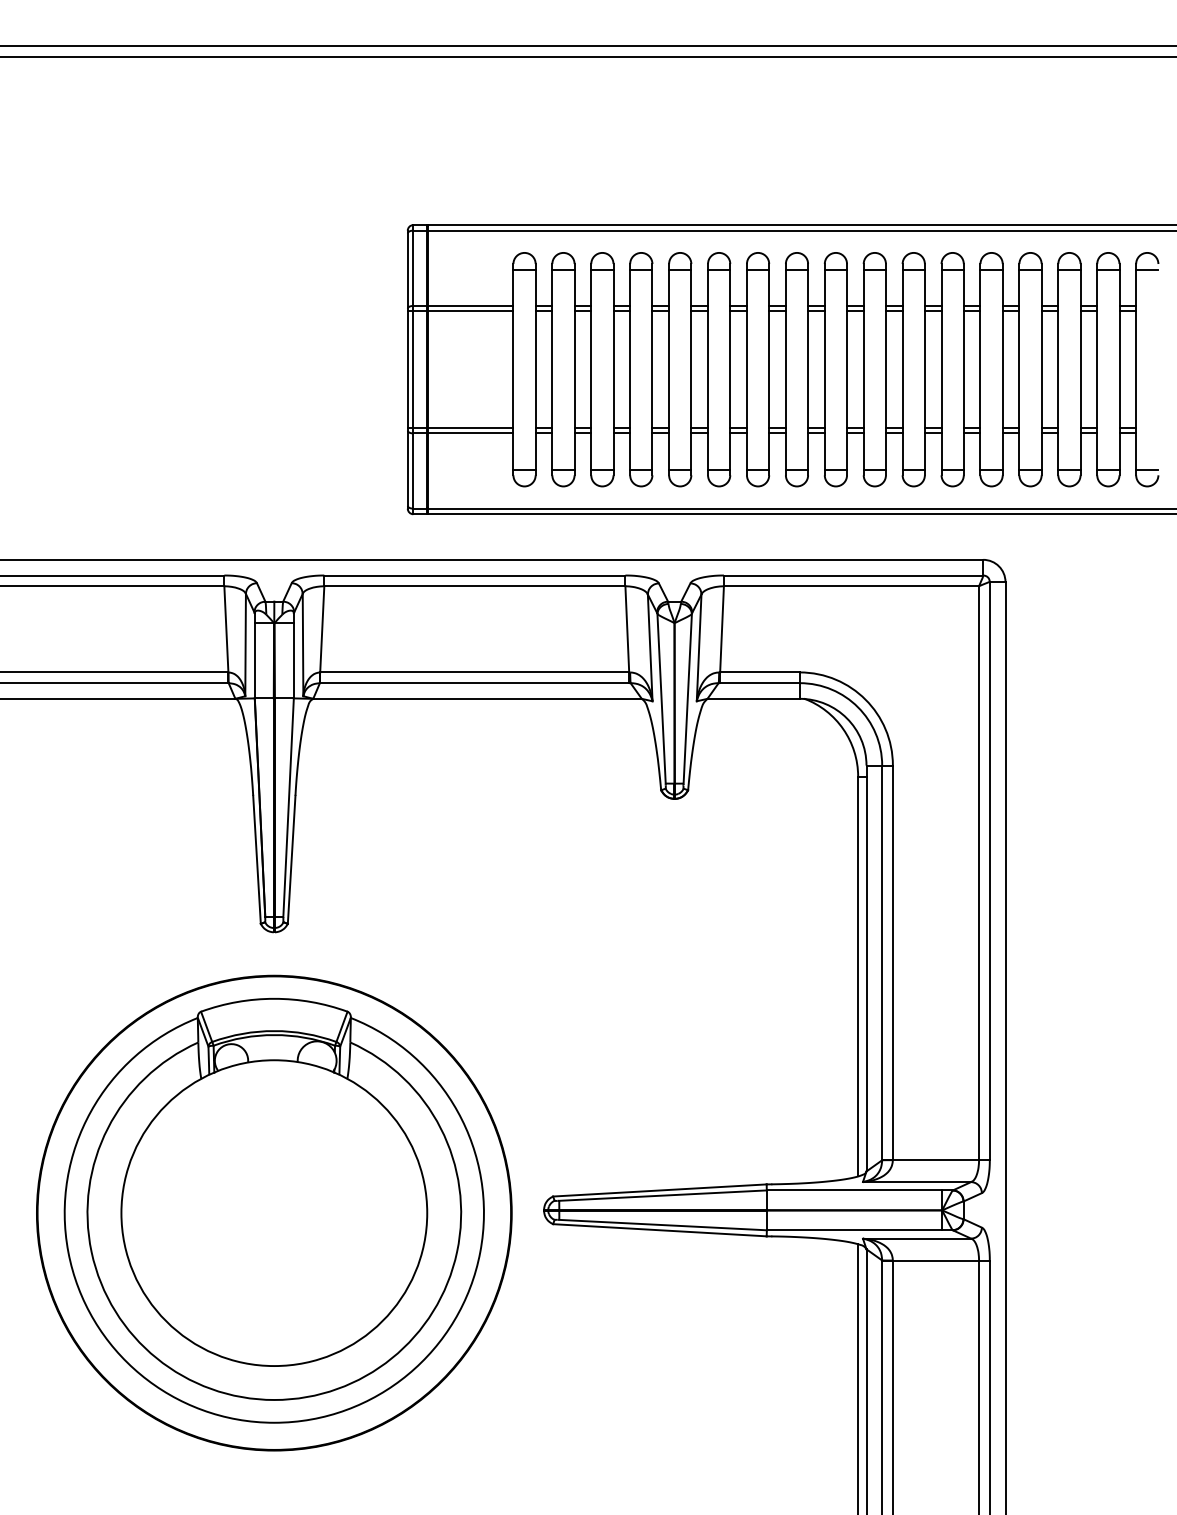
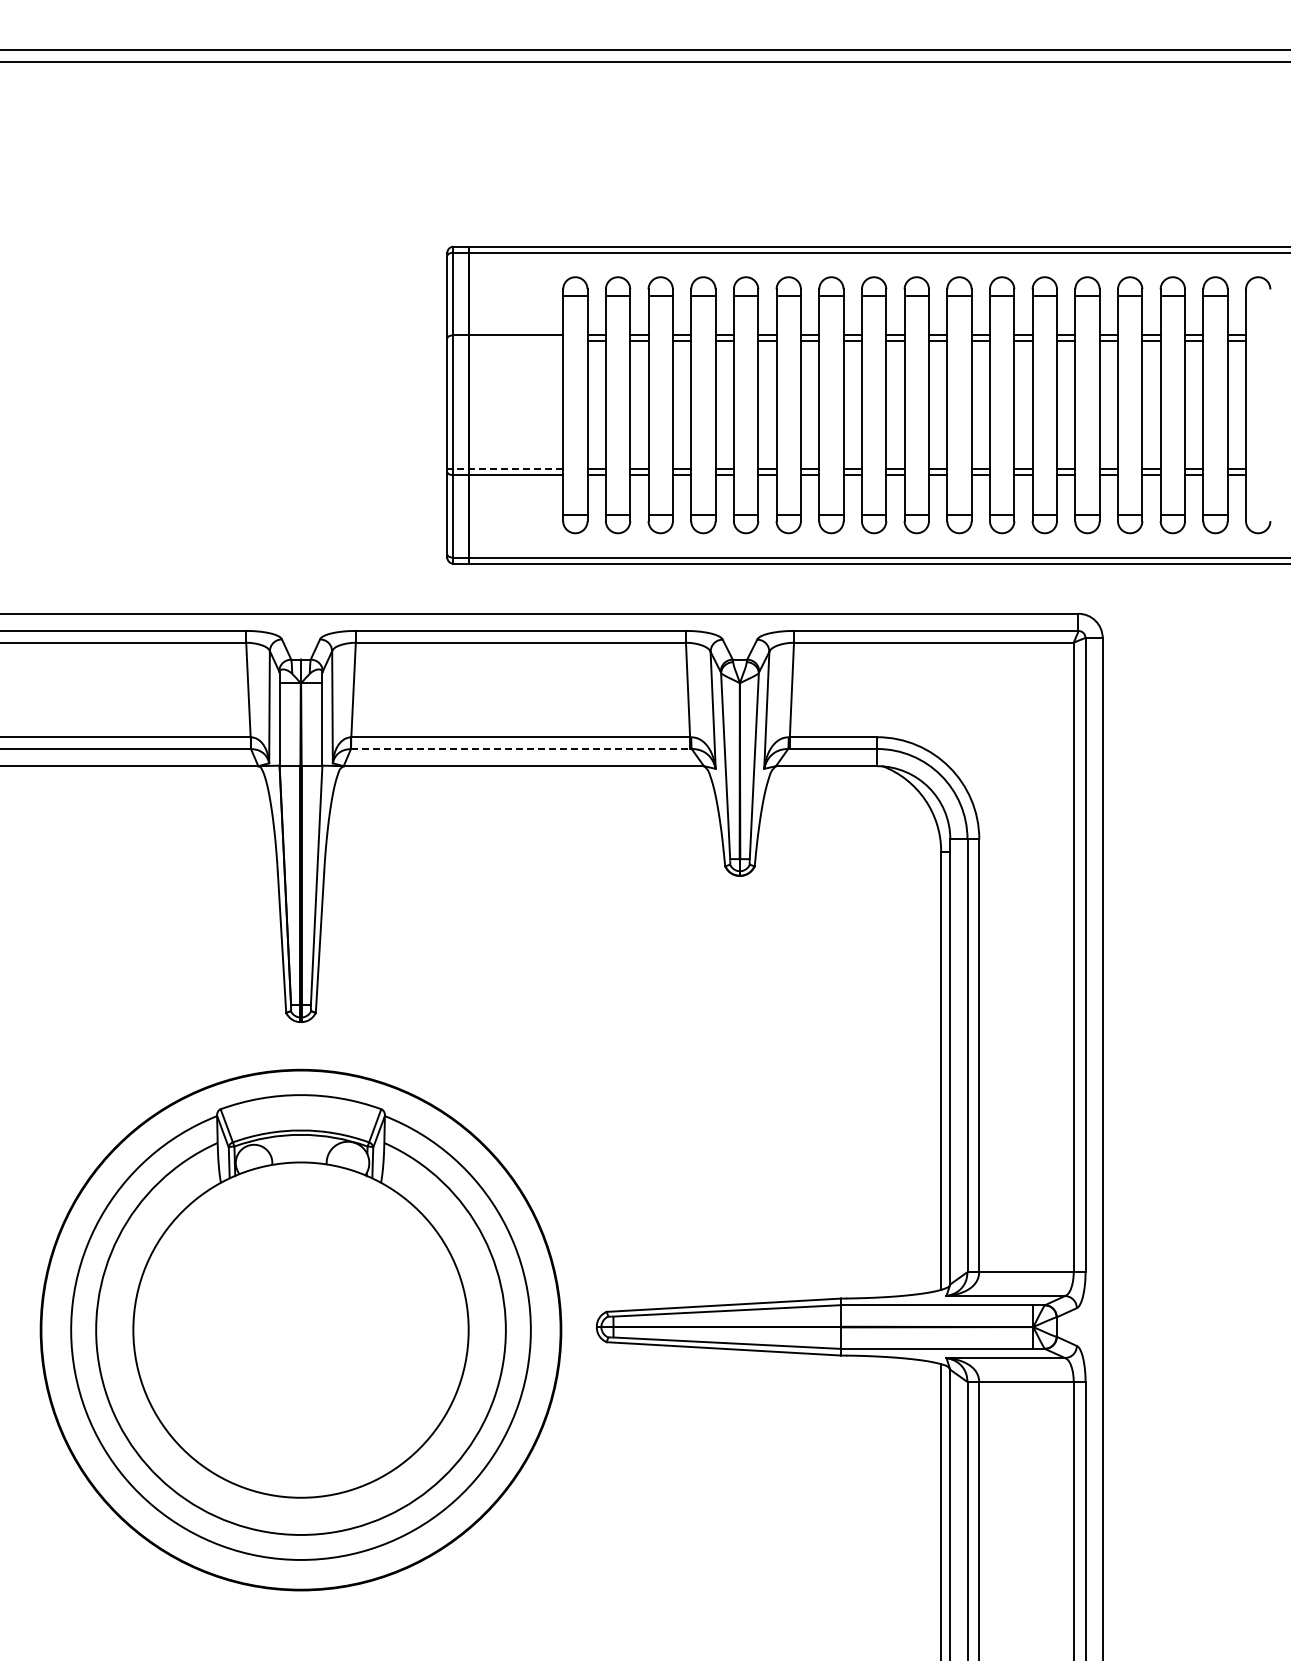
line: (1147, 269) -> (1258, 295), removed
line: (460, 311) -> (505, 341), removed
line: (460, 428) -> (505, 469), solid -> dashed
line: (1147, 470) -> (1258, 515), removed
line: (474, 682) -> (520, 748), solid -> dashed

